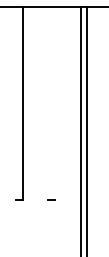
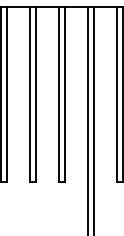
line: (15, 103) -> (29, 94), added
line: (47, 103) -> (58, 94), added
line: (54, 103) -> (64, 94), added

